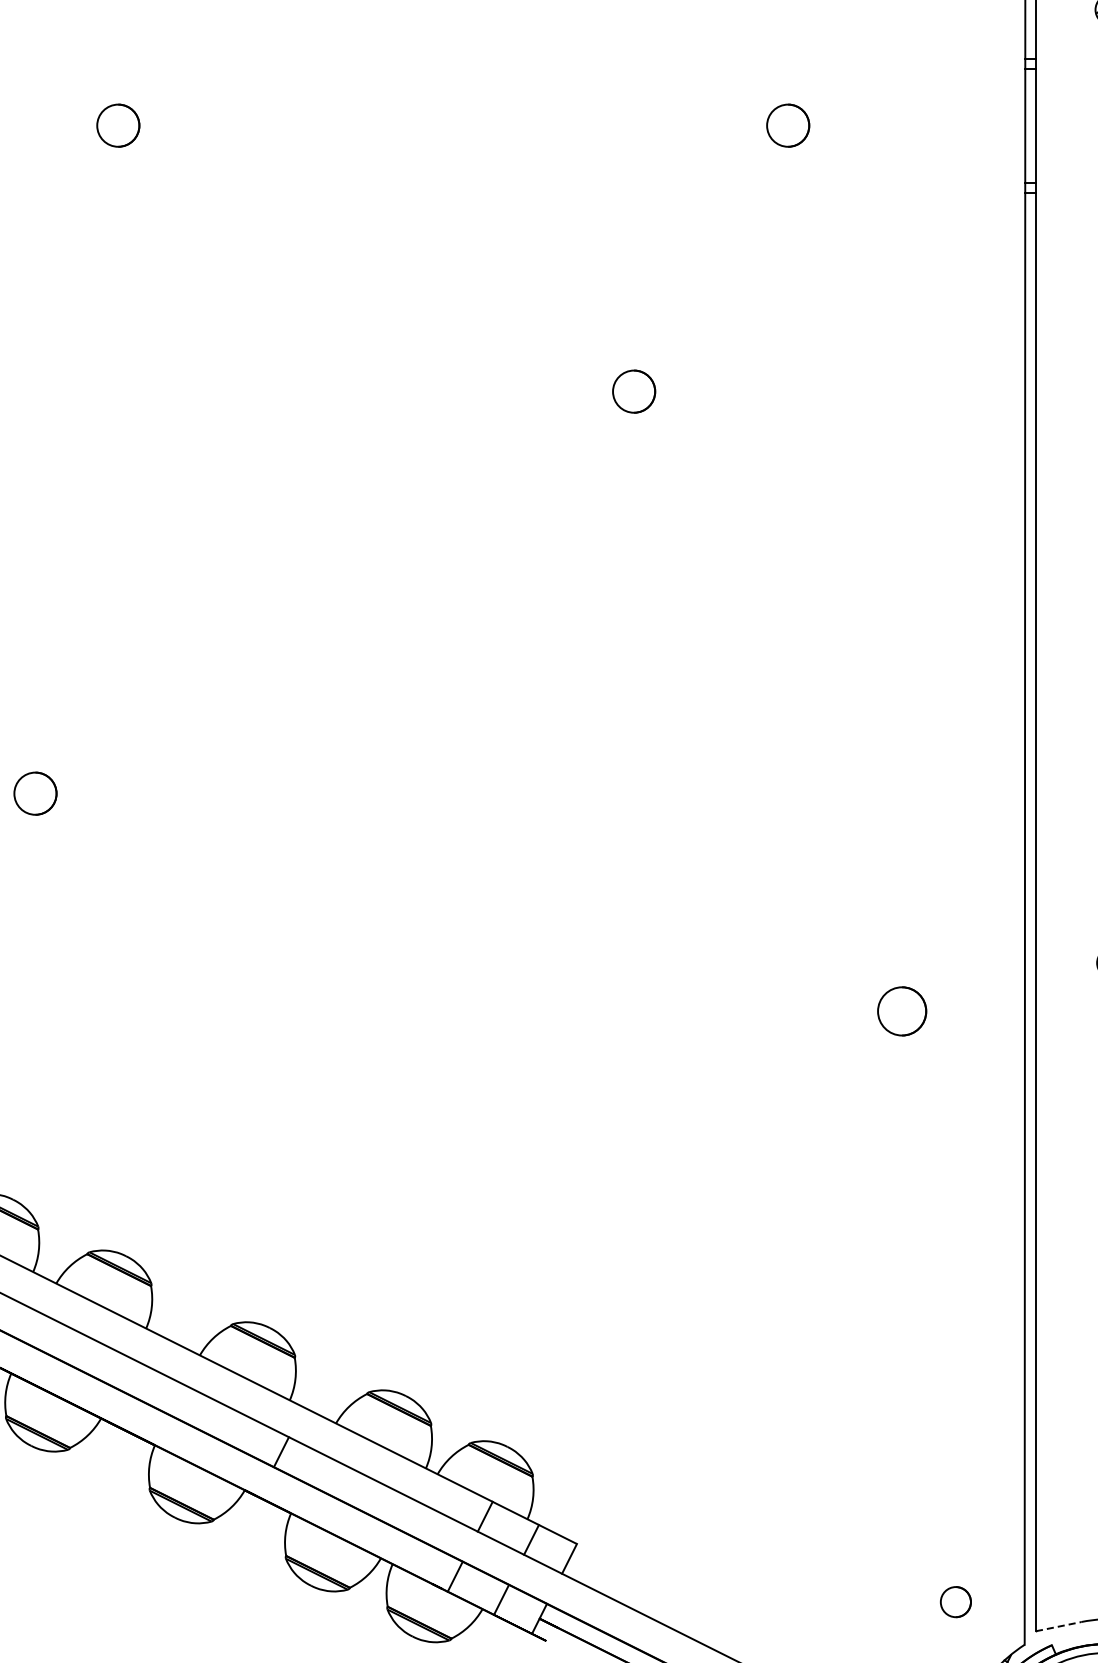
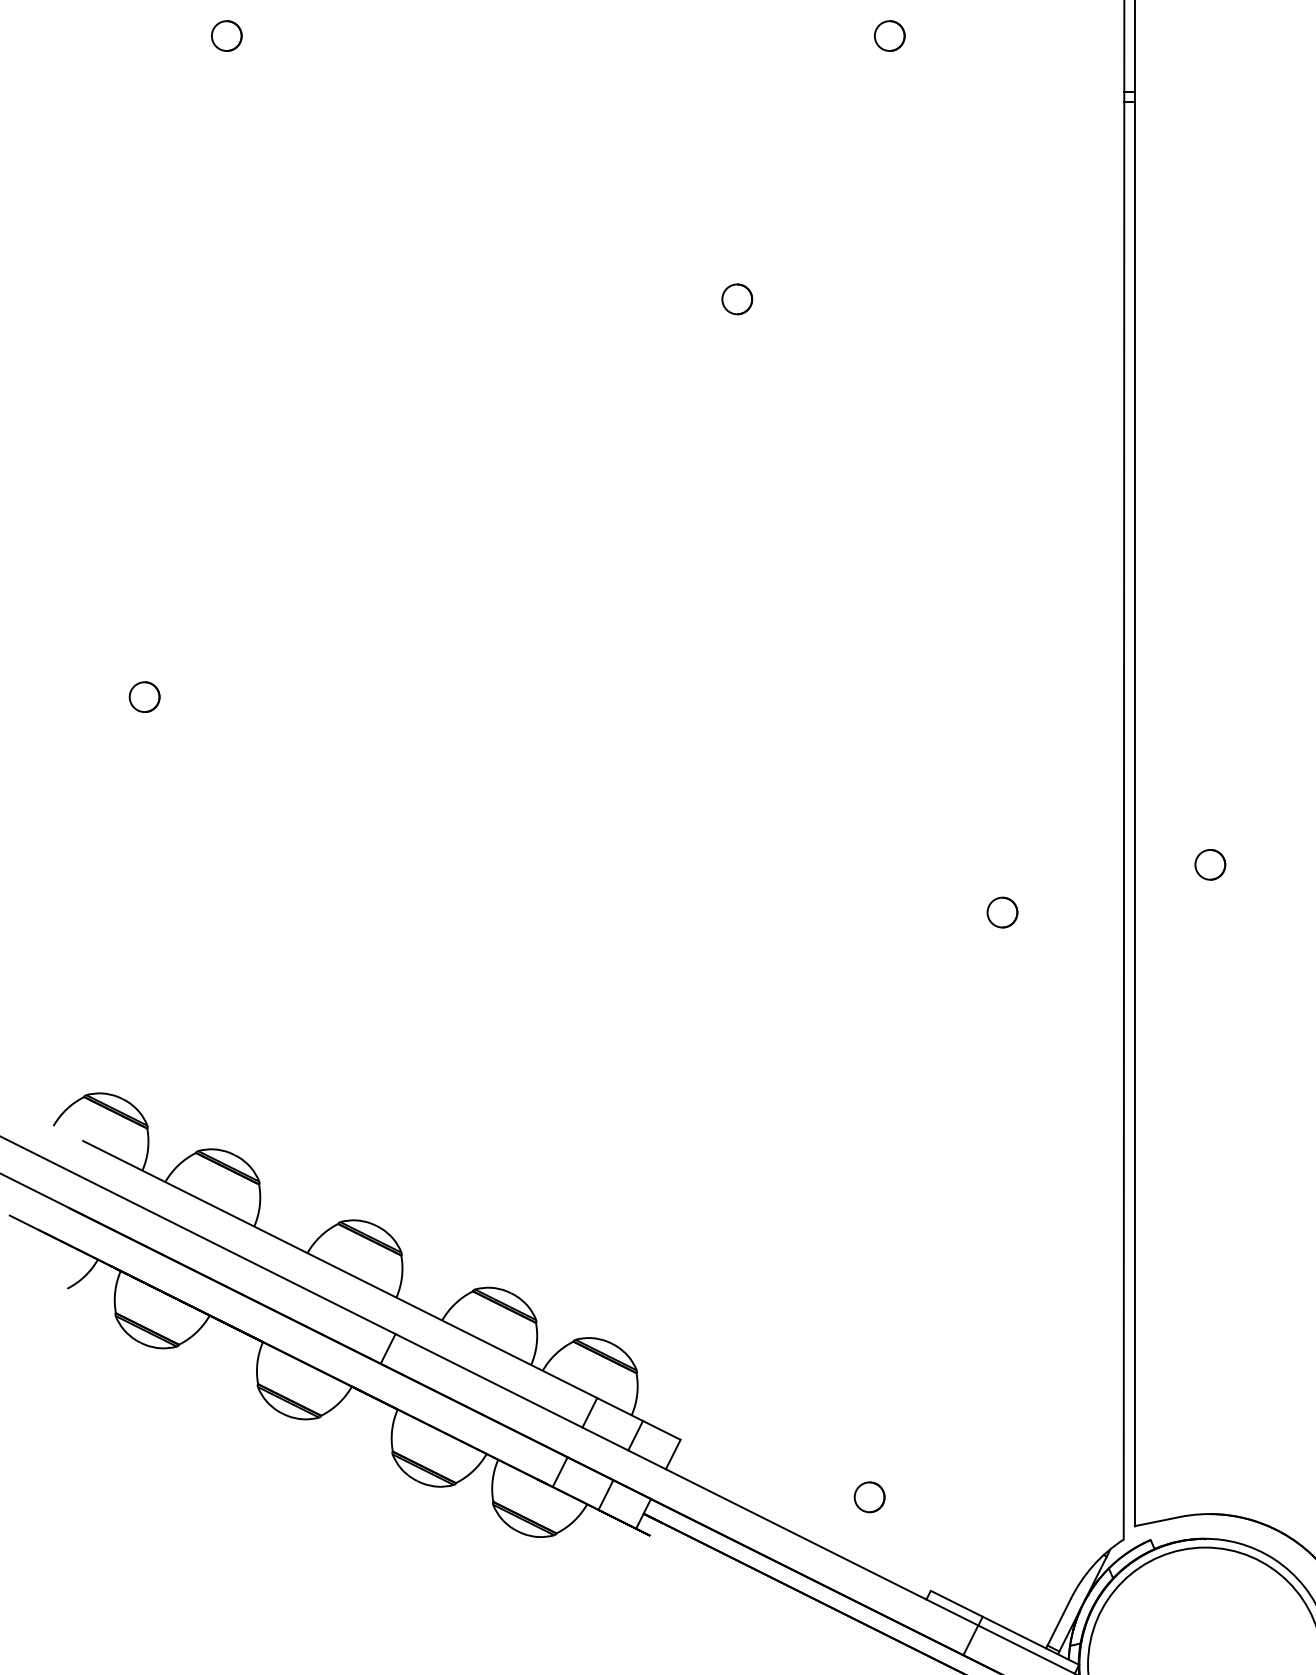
circle: (118, 125) -> (226, 35), size x0.71
circle: (788, 125) -> (889, 35), size x0.71
part: (634, 391) -> (737, 299), size x0.71
part: (35, 792) -> (144, 696), size x0.71
part: (902, 1011) -> (1002, 912), size x0.62
part: (955, 1602) -> (869, 1497), moved
line: (1058, 1626) -> (1157, 1521), dashed -> solid

